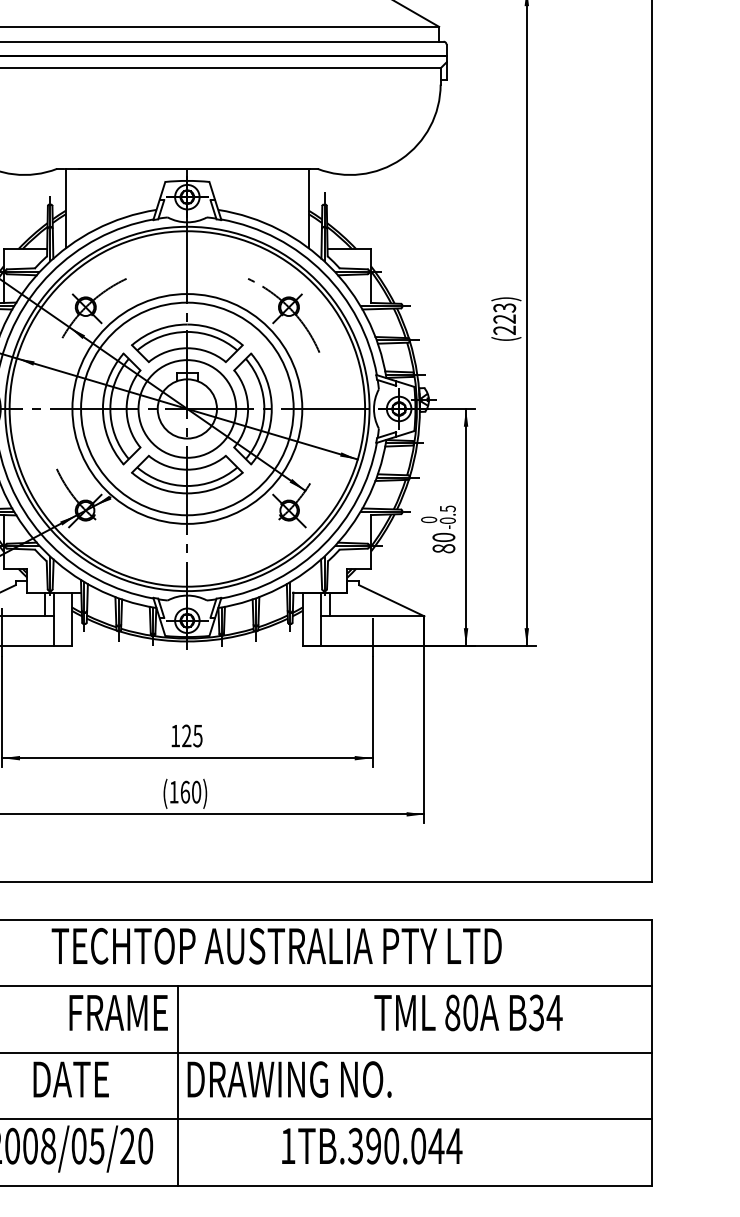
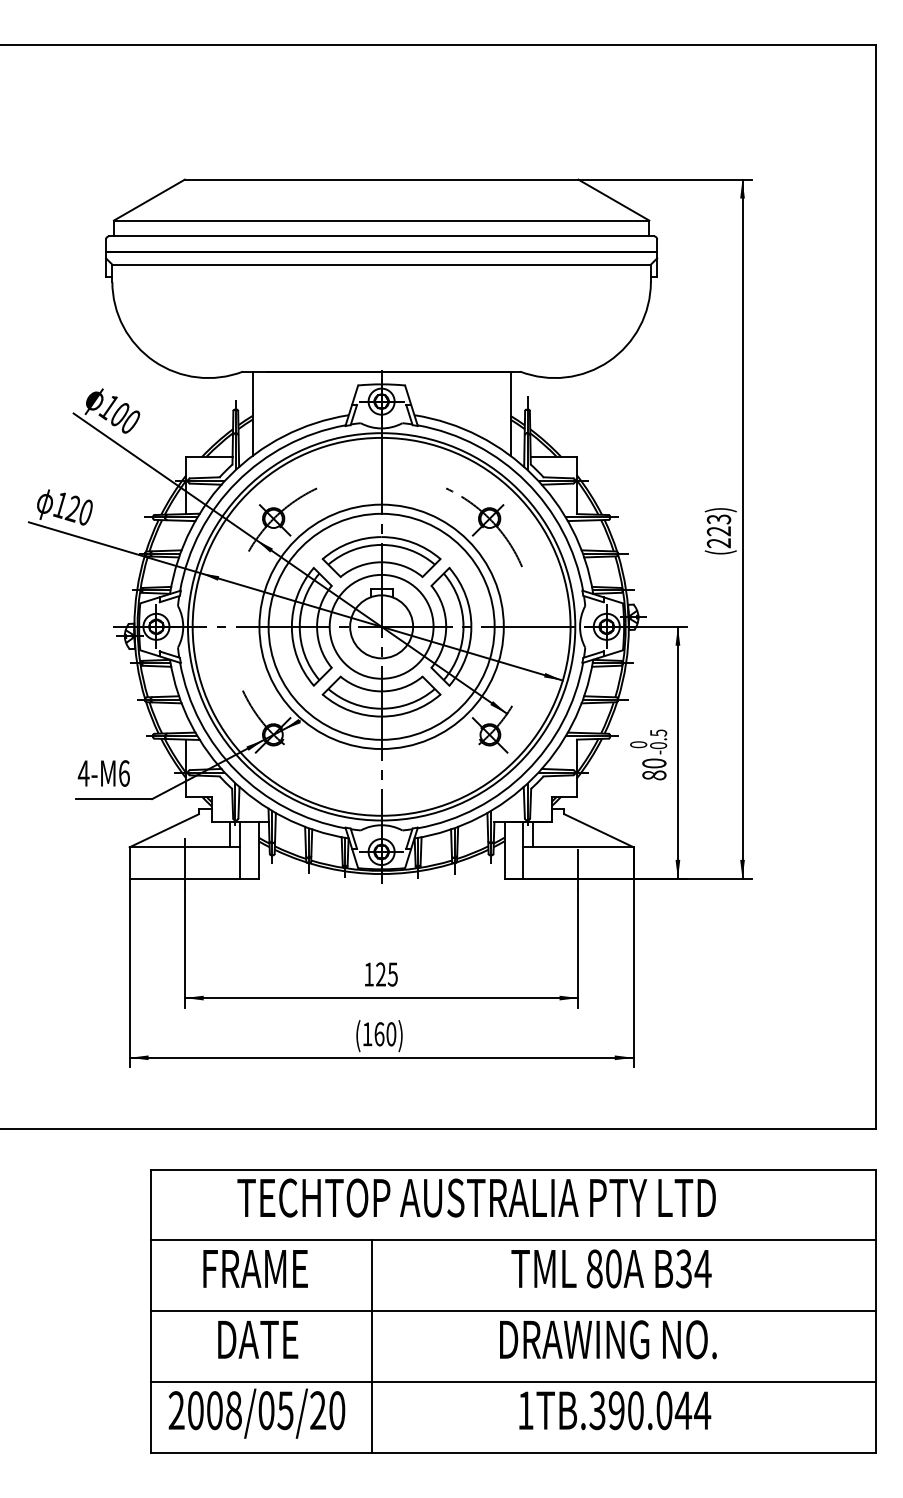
text: (118, 1012) -> (255, 1268), moved
text: (468, 1012) -> (611, 1268), moved
text: (289, 1079) -> (608, 1339), moved
text: (372, 1146) -> (615, 1410), moved

